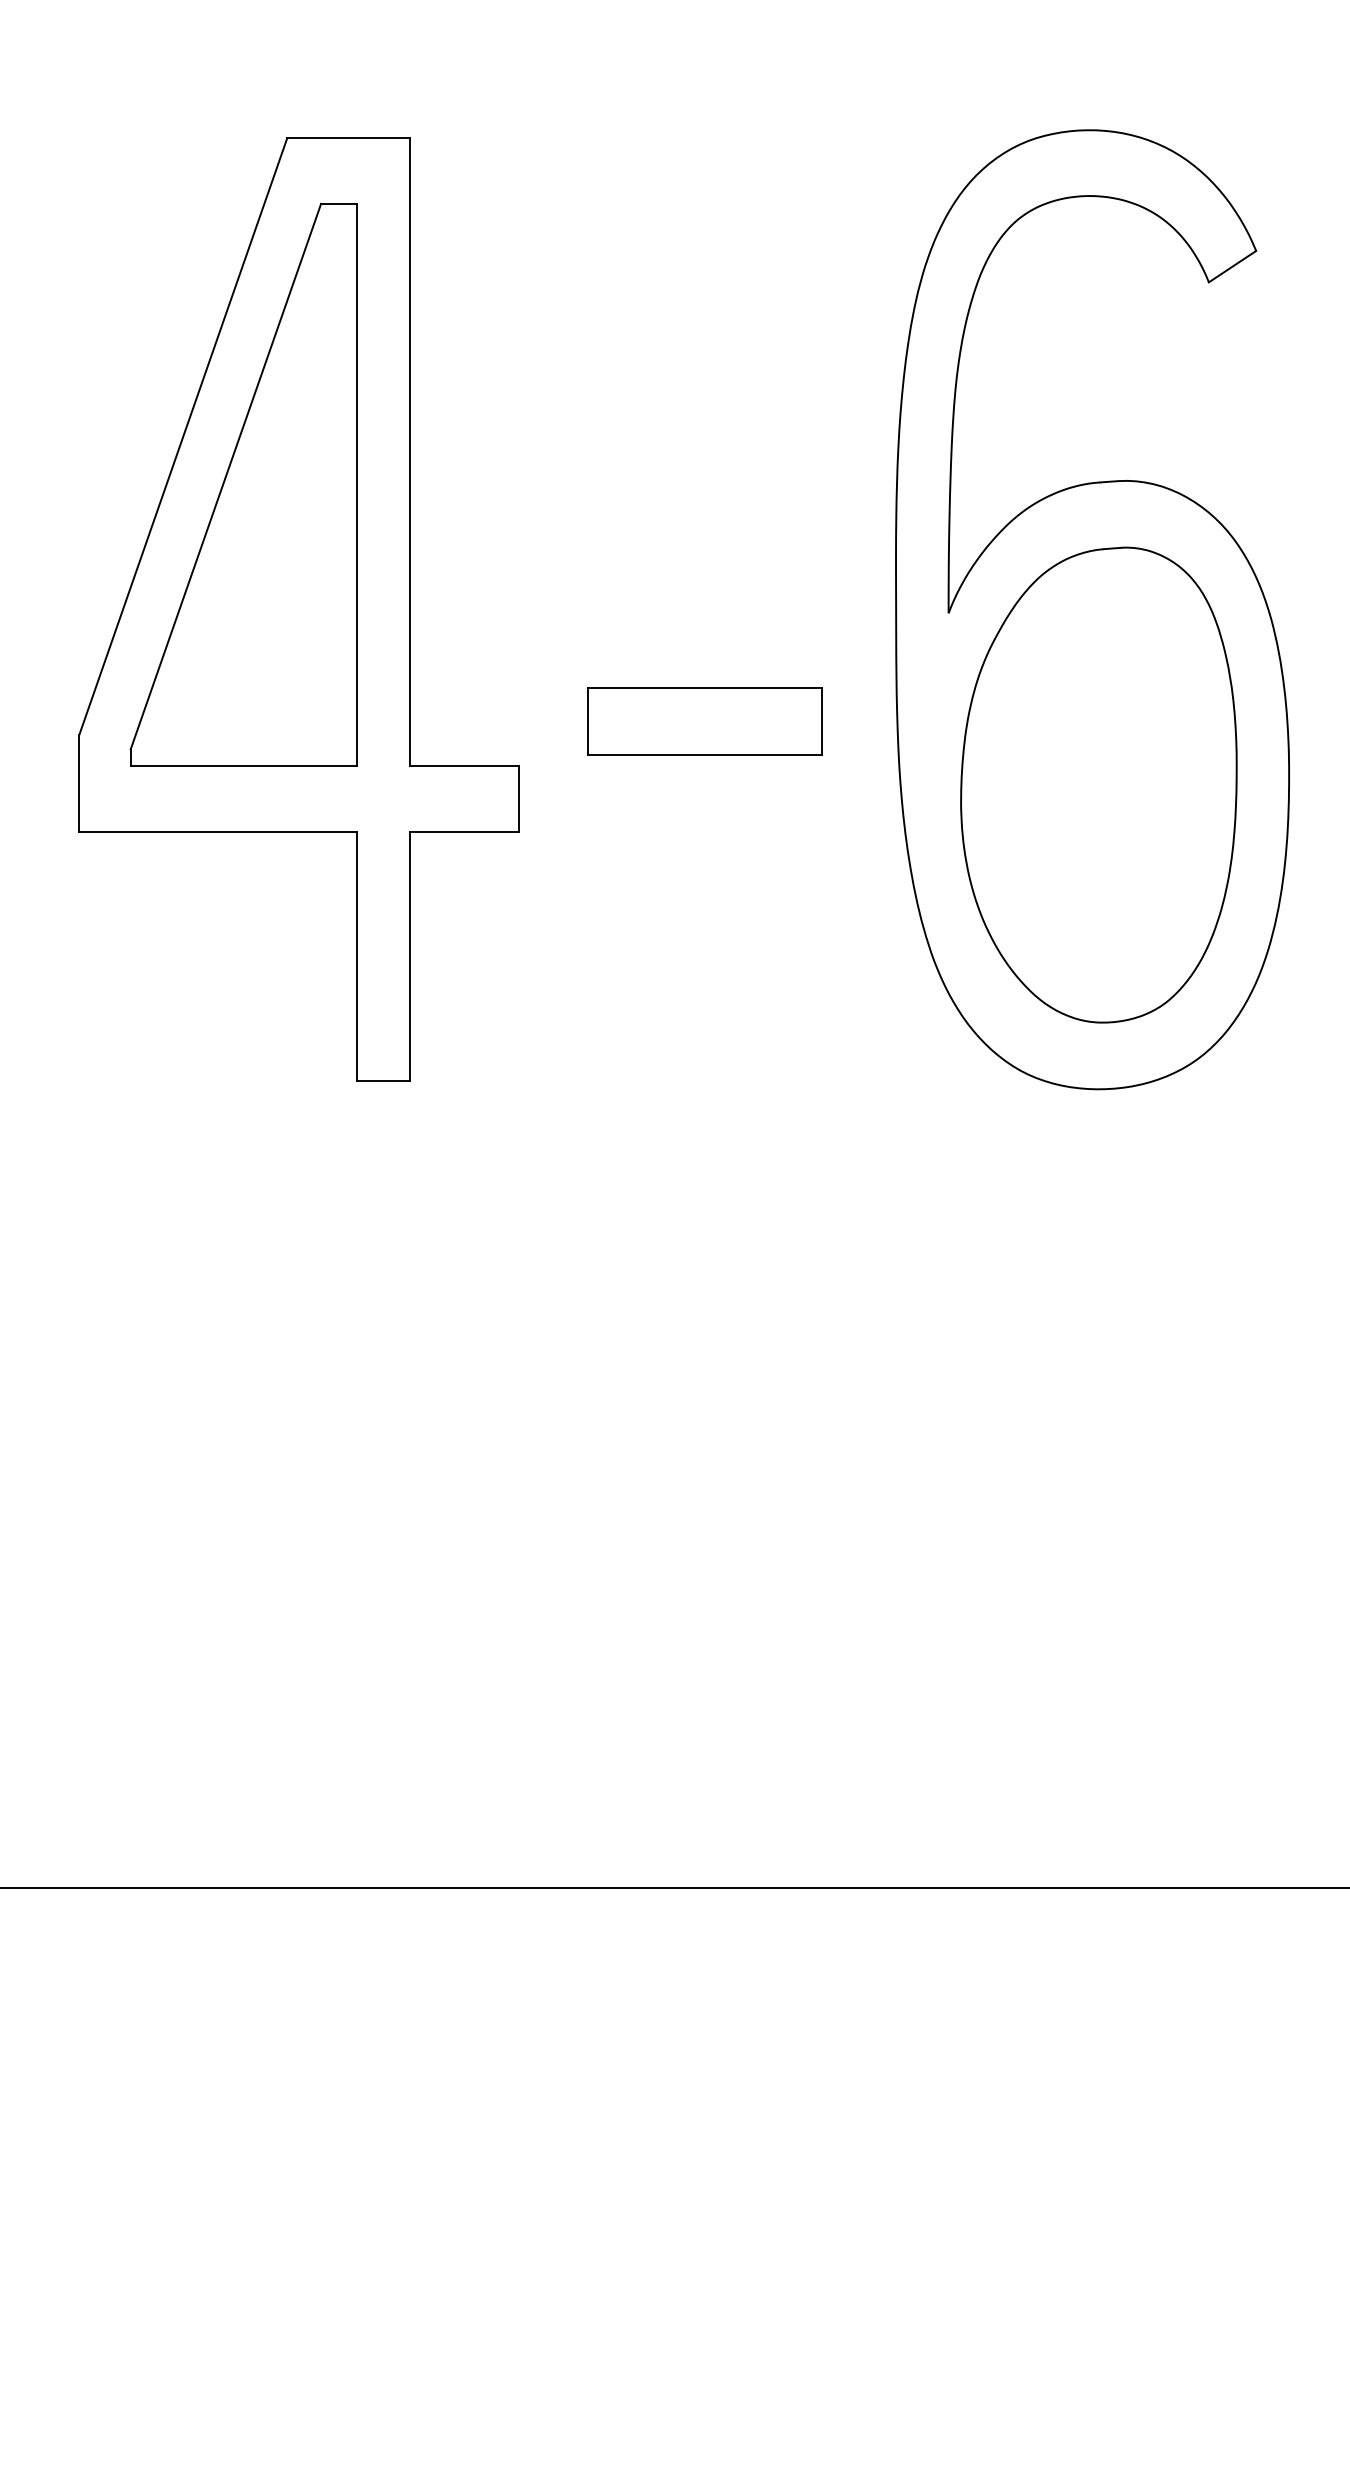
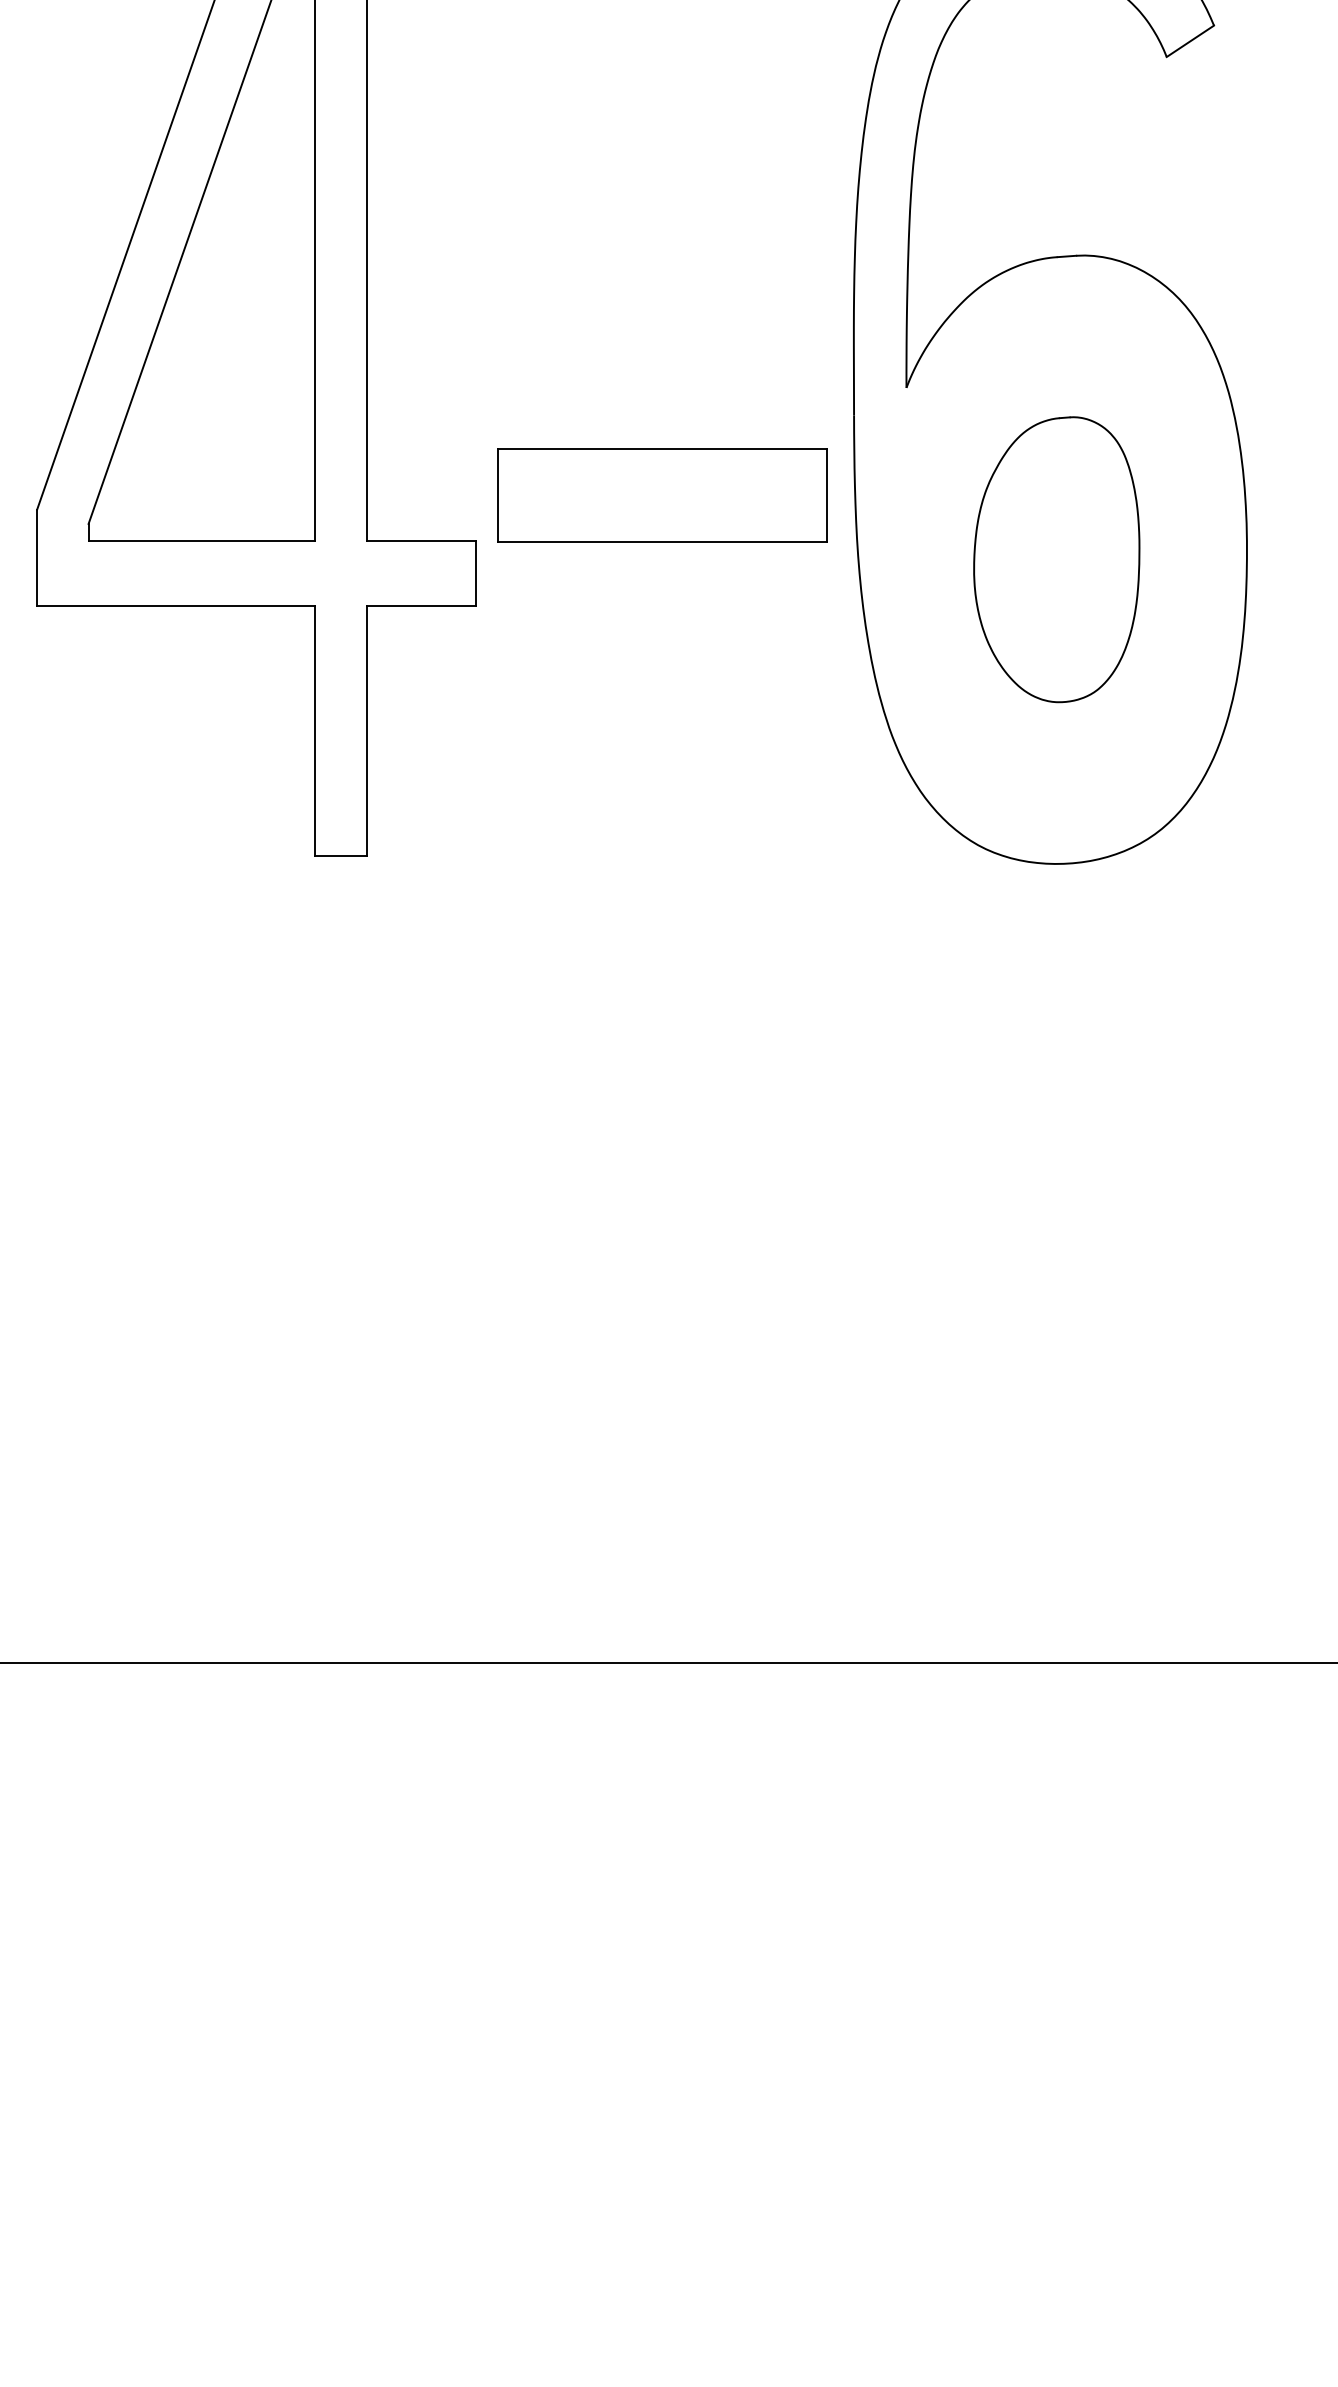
part: (704, 721) -> (662, 496), size x1.4
part: (1098, 784) -> (1056, 559), size x0.6

